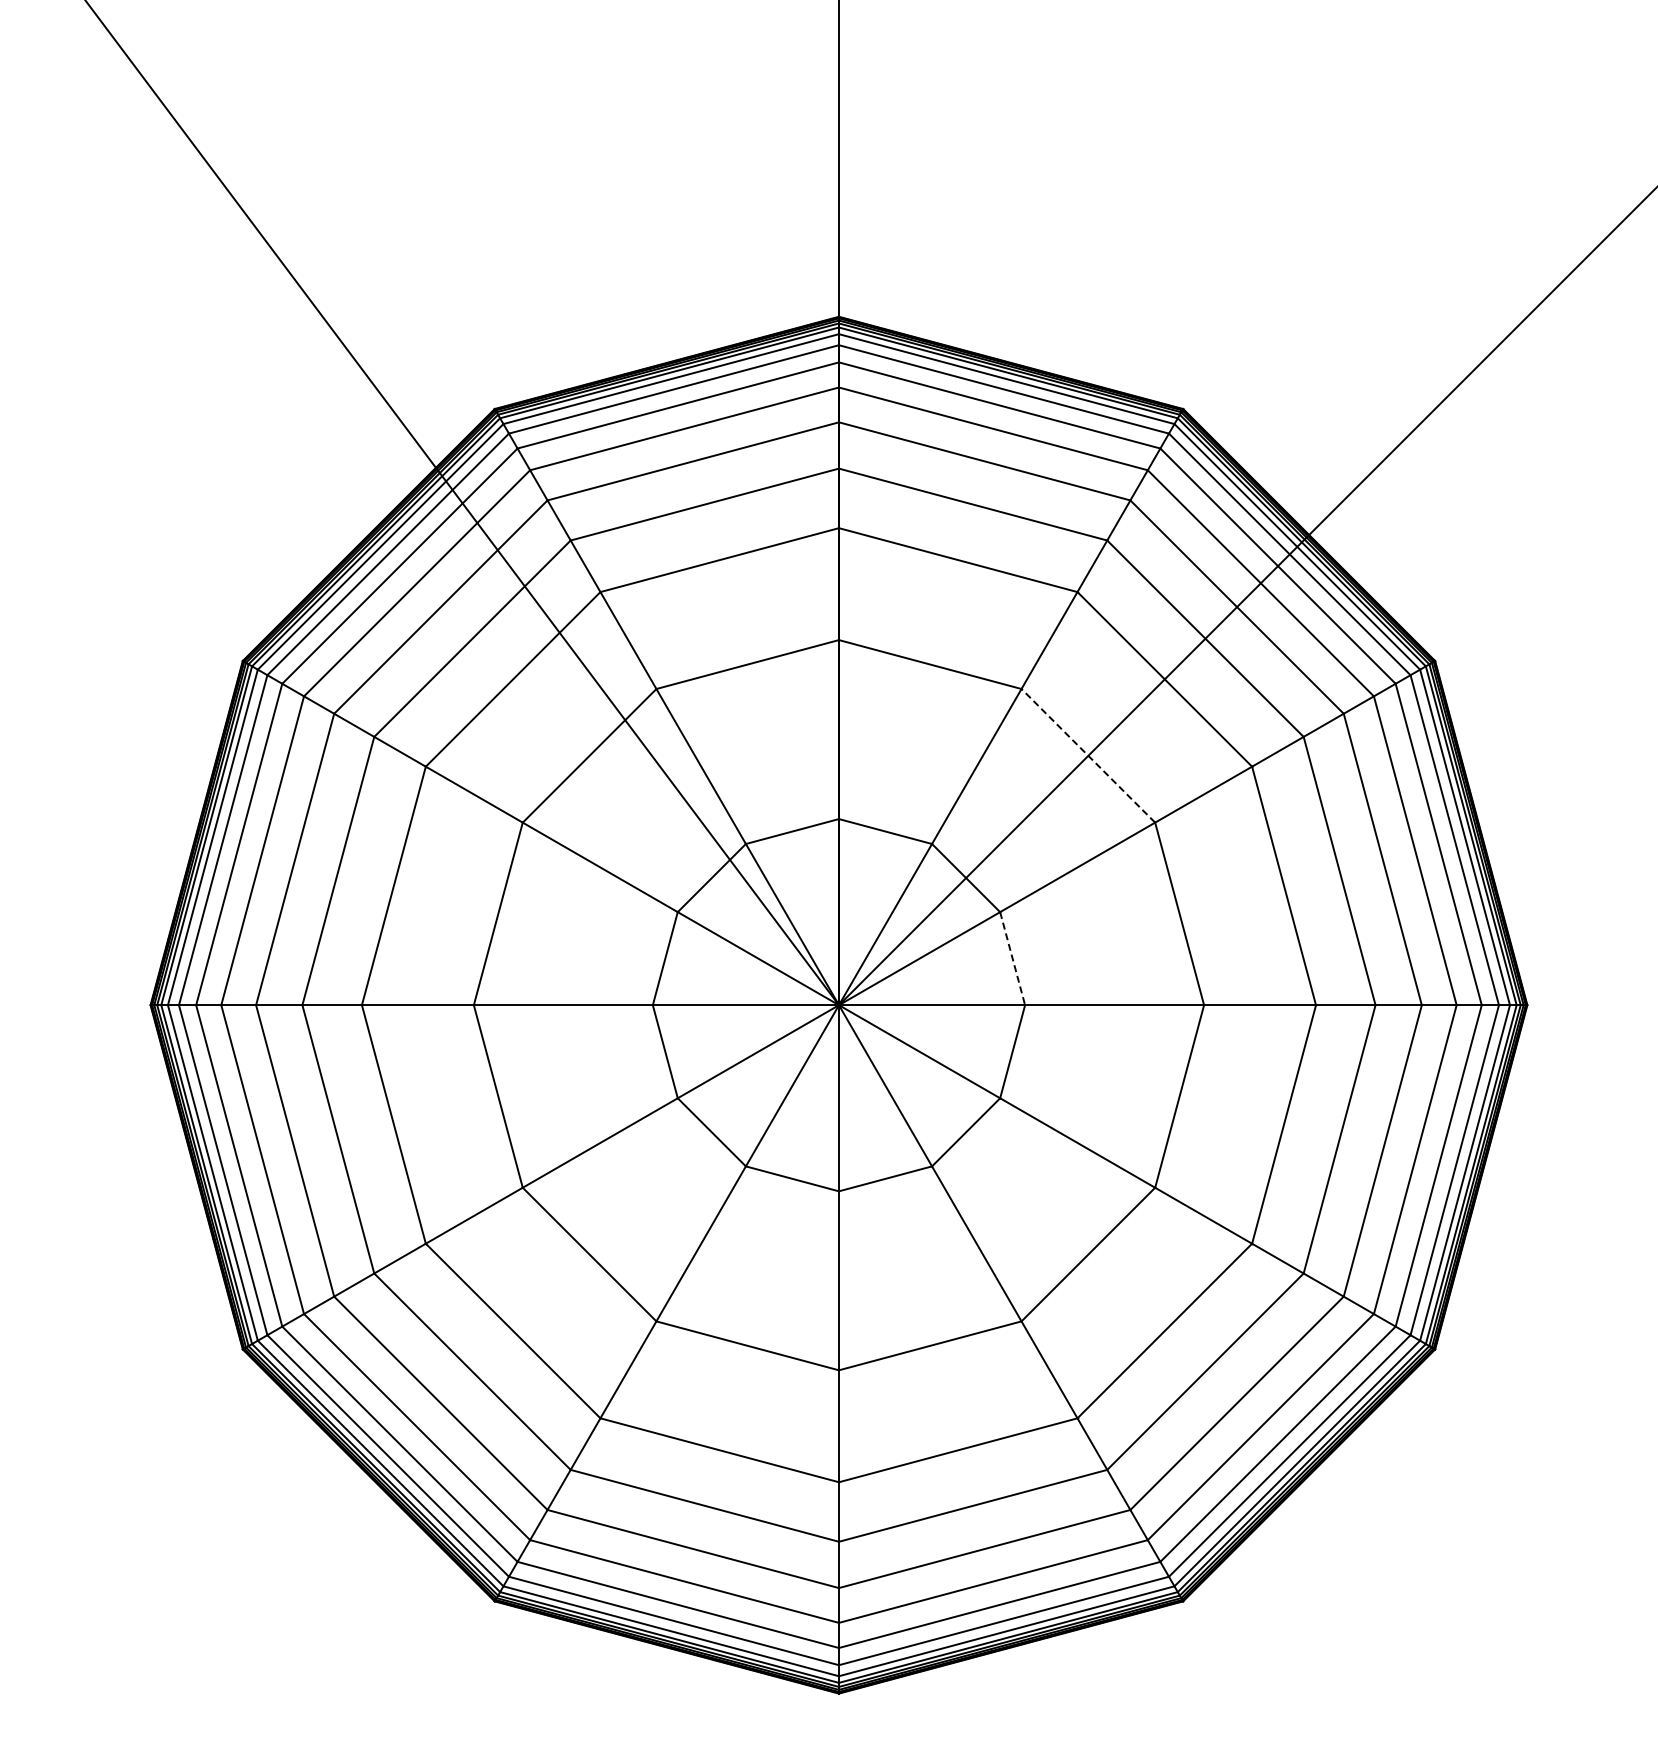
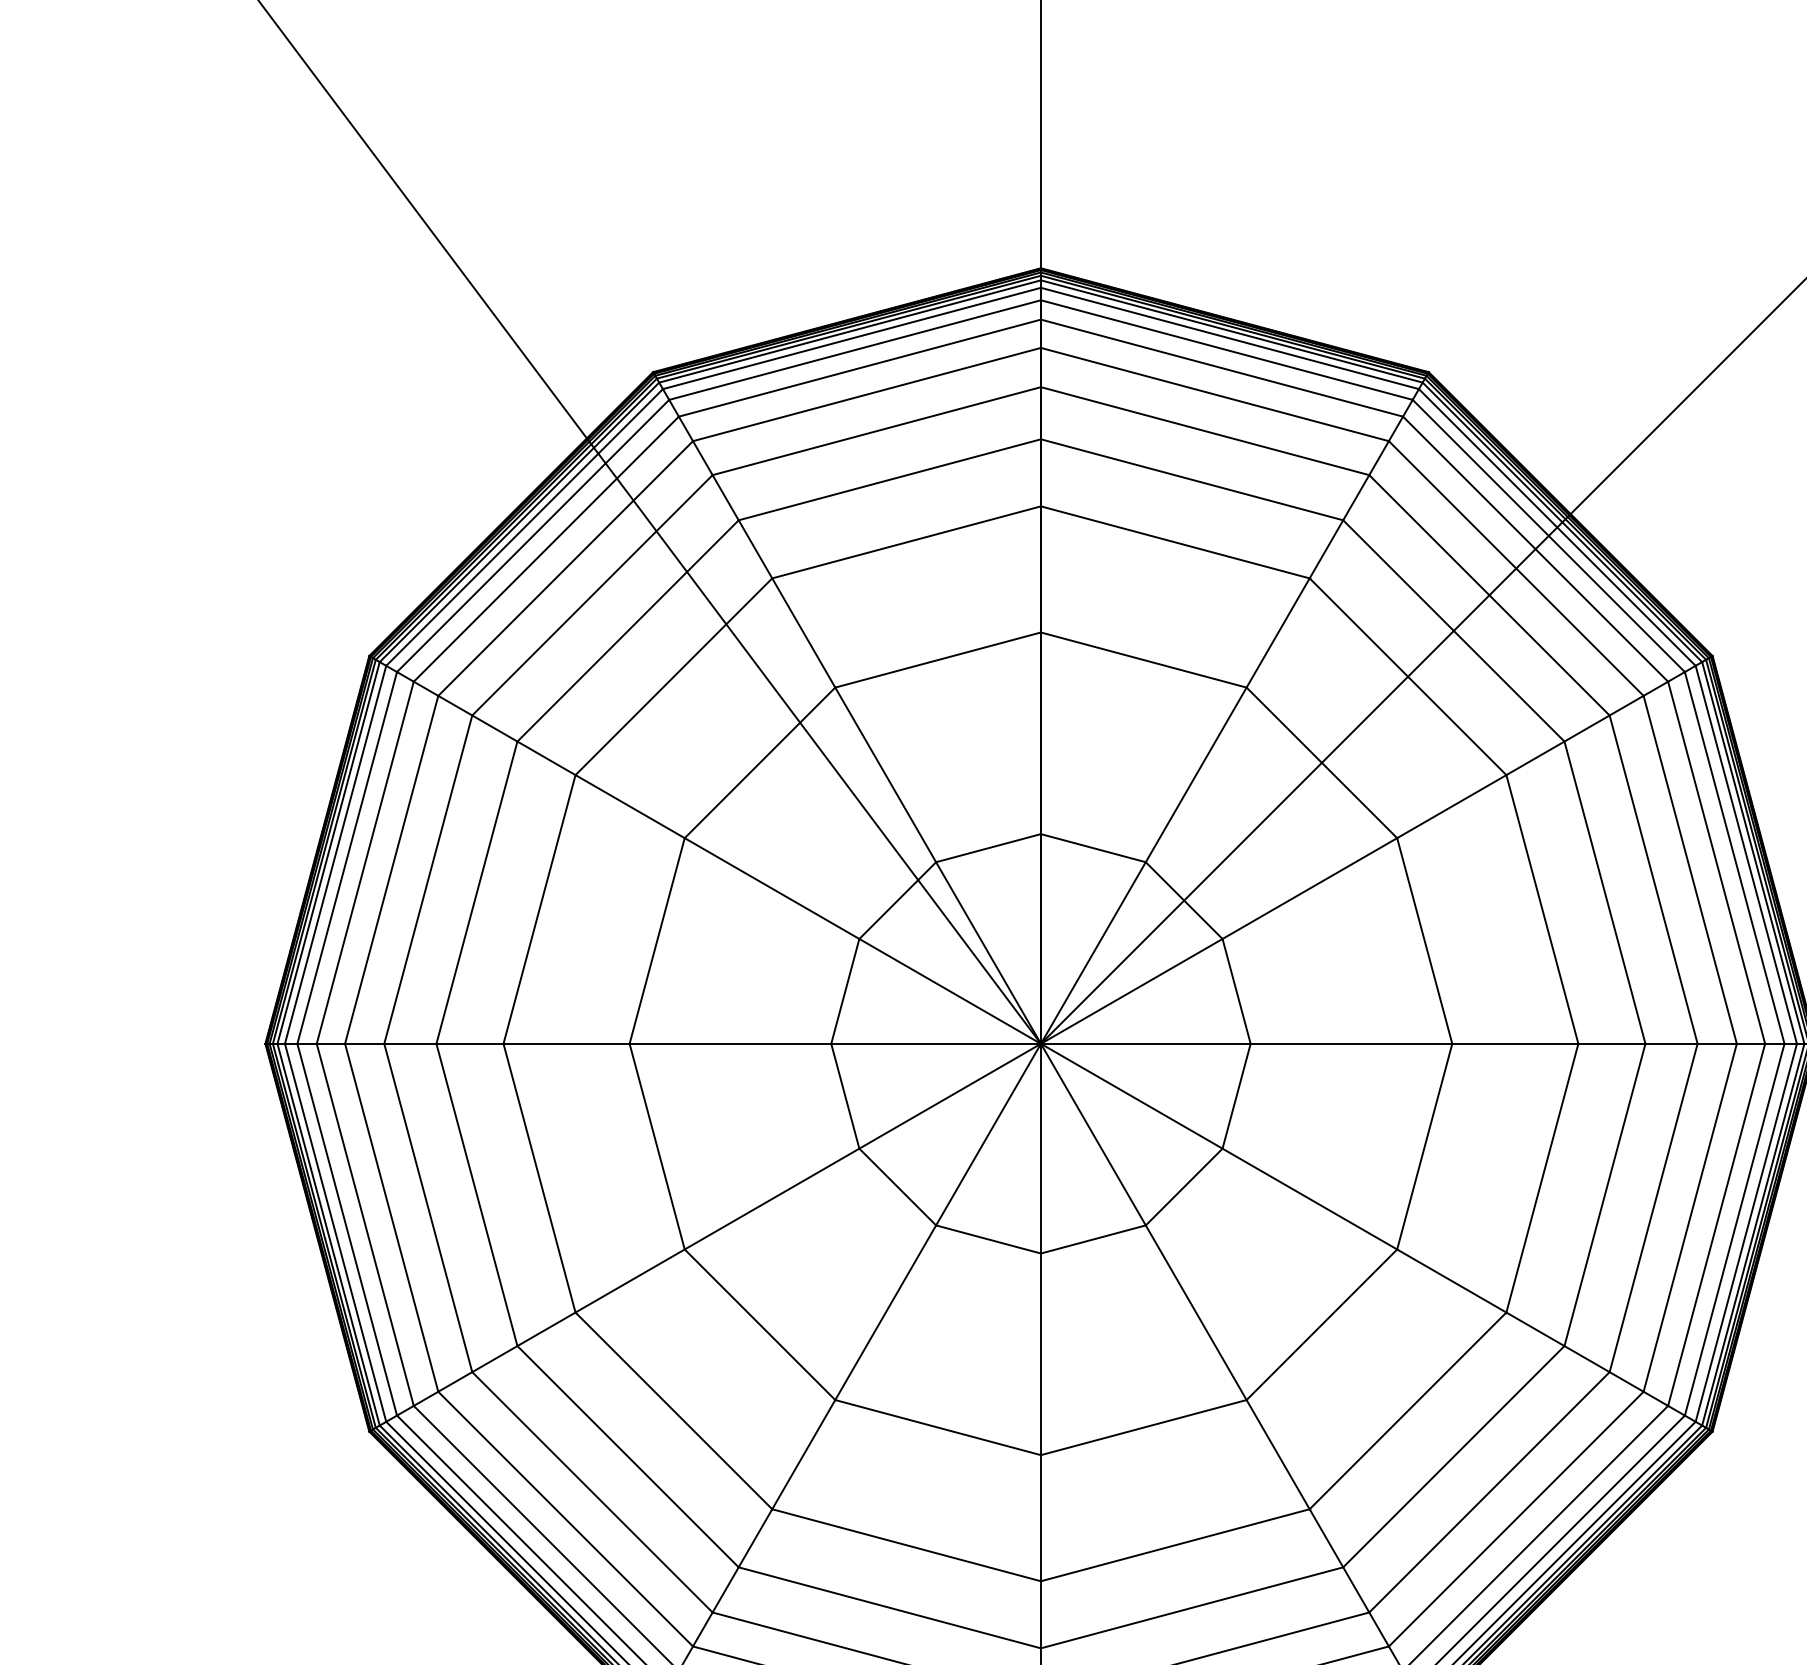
line: (1088, 755) -> (1322, 762), dashed -> solid
line: (1012, 959) -> (1236, 992), dashed -> solid

